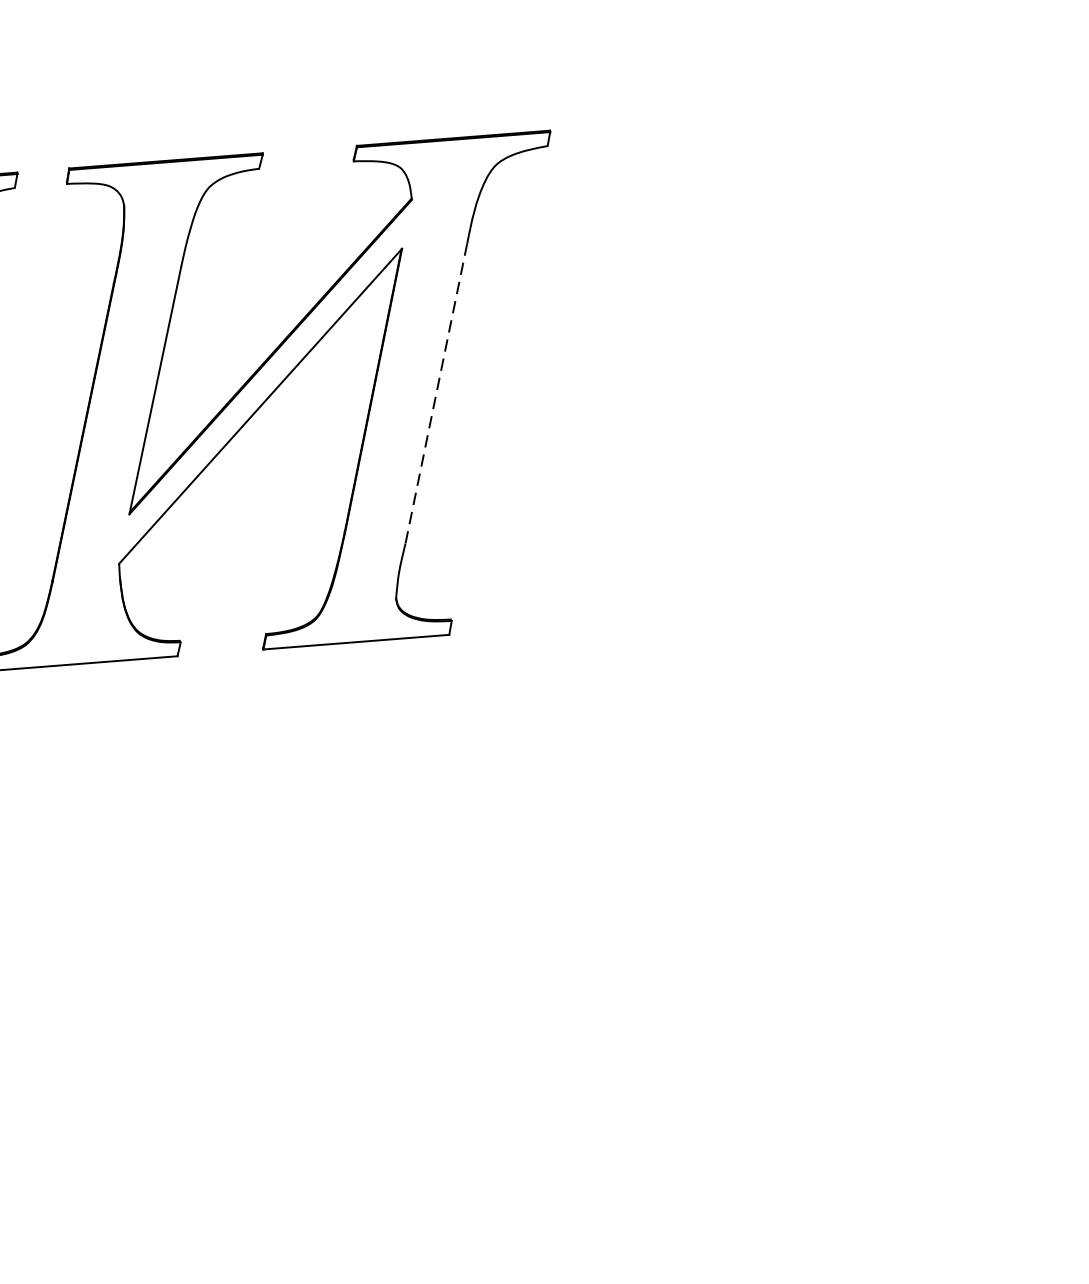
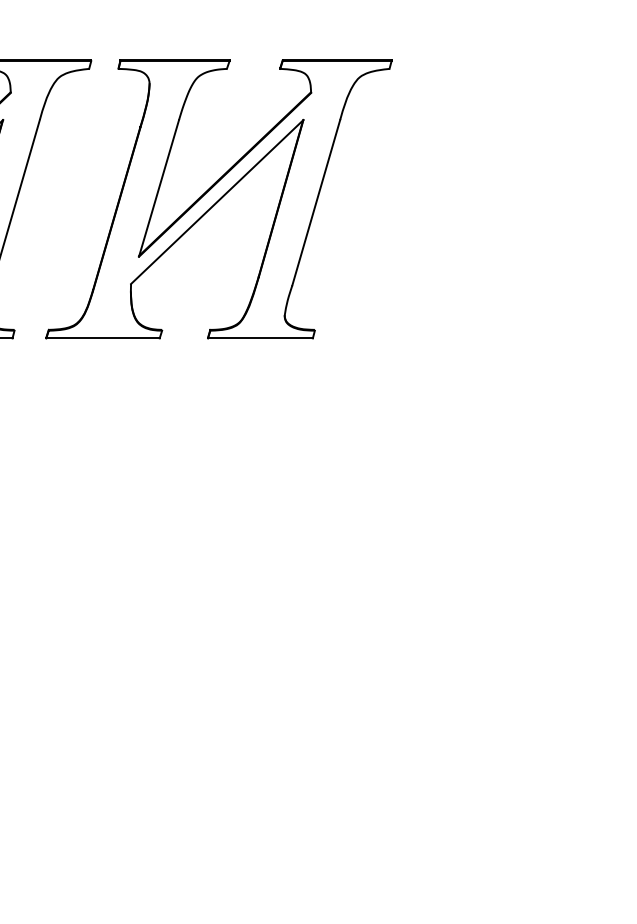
line: (436, 395) -> (316, 203), dashed -> solid

